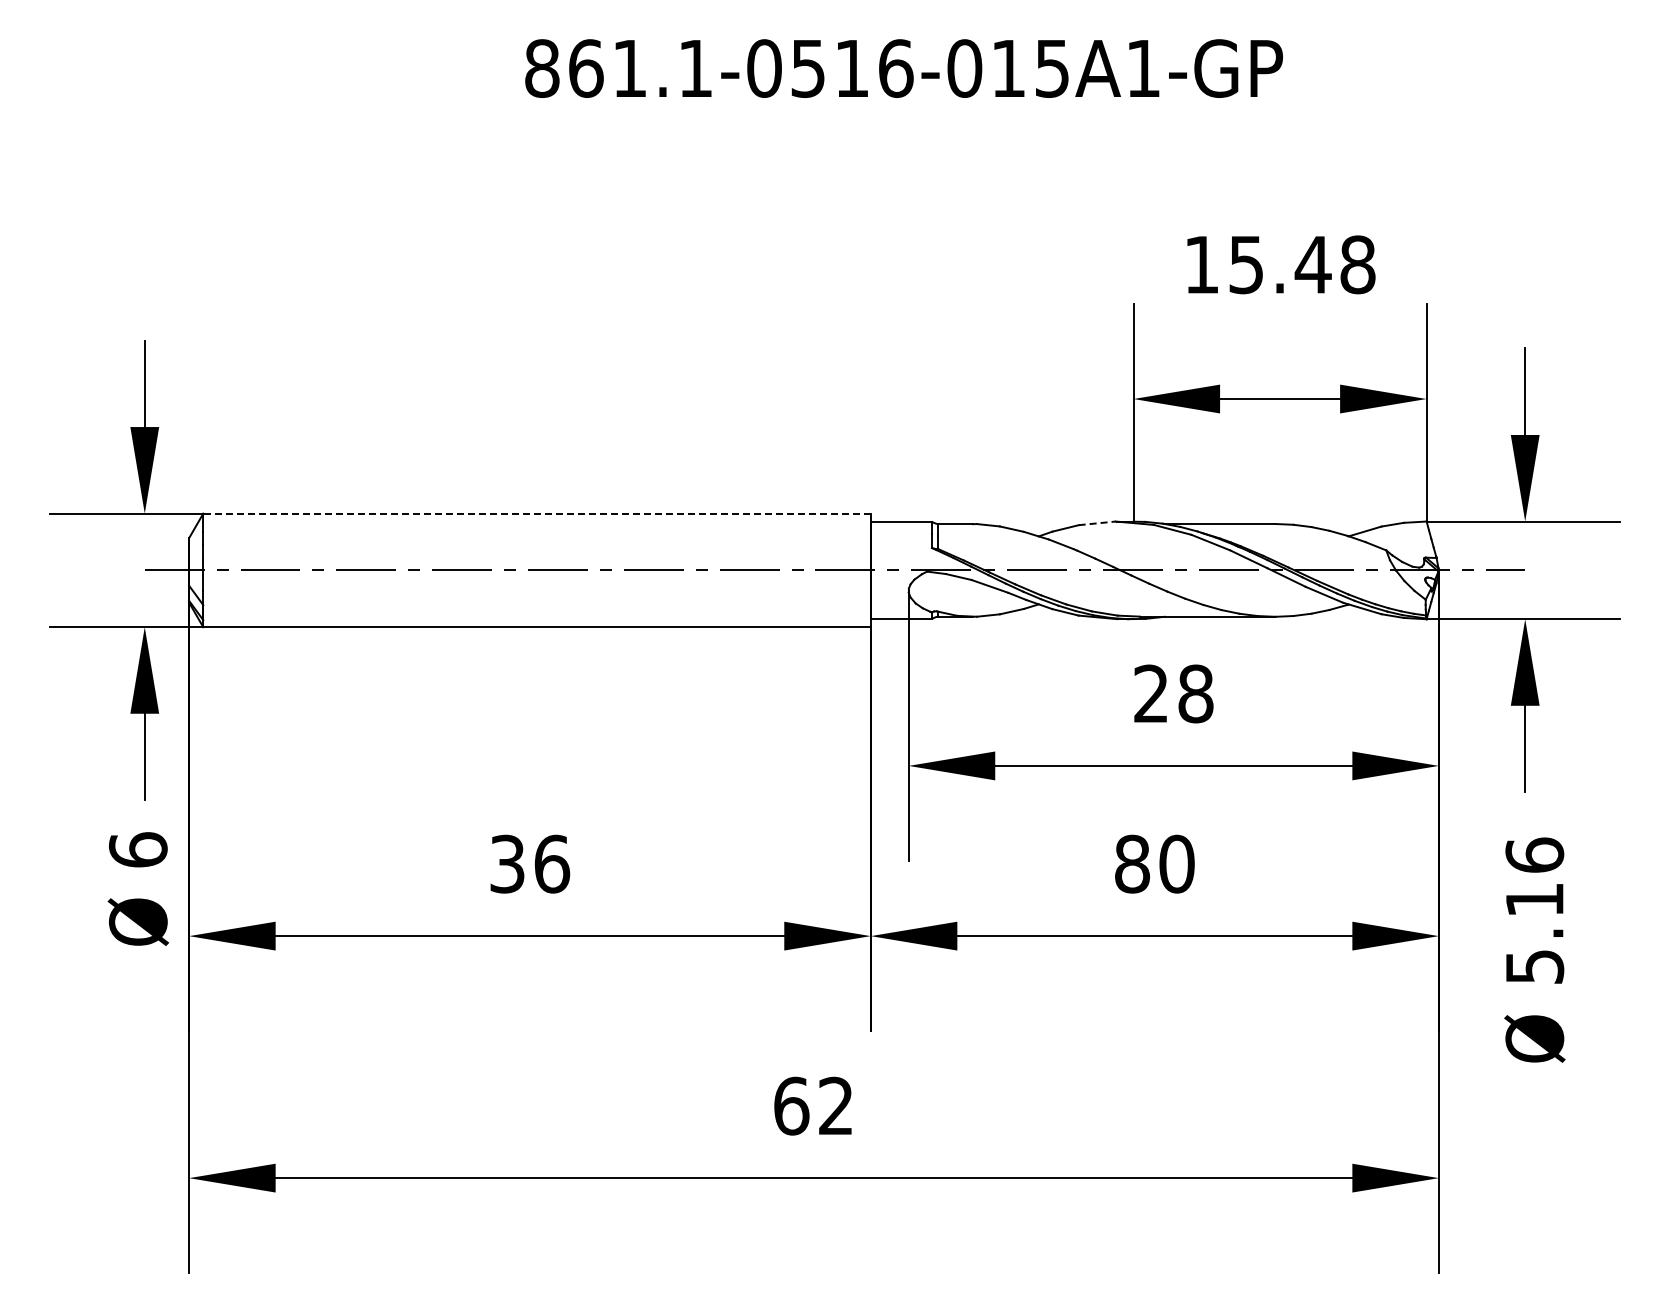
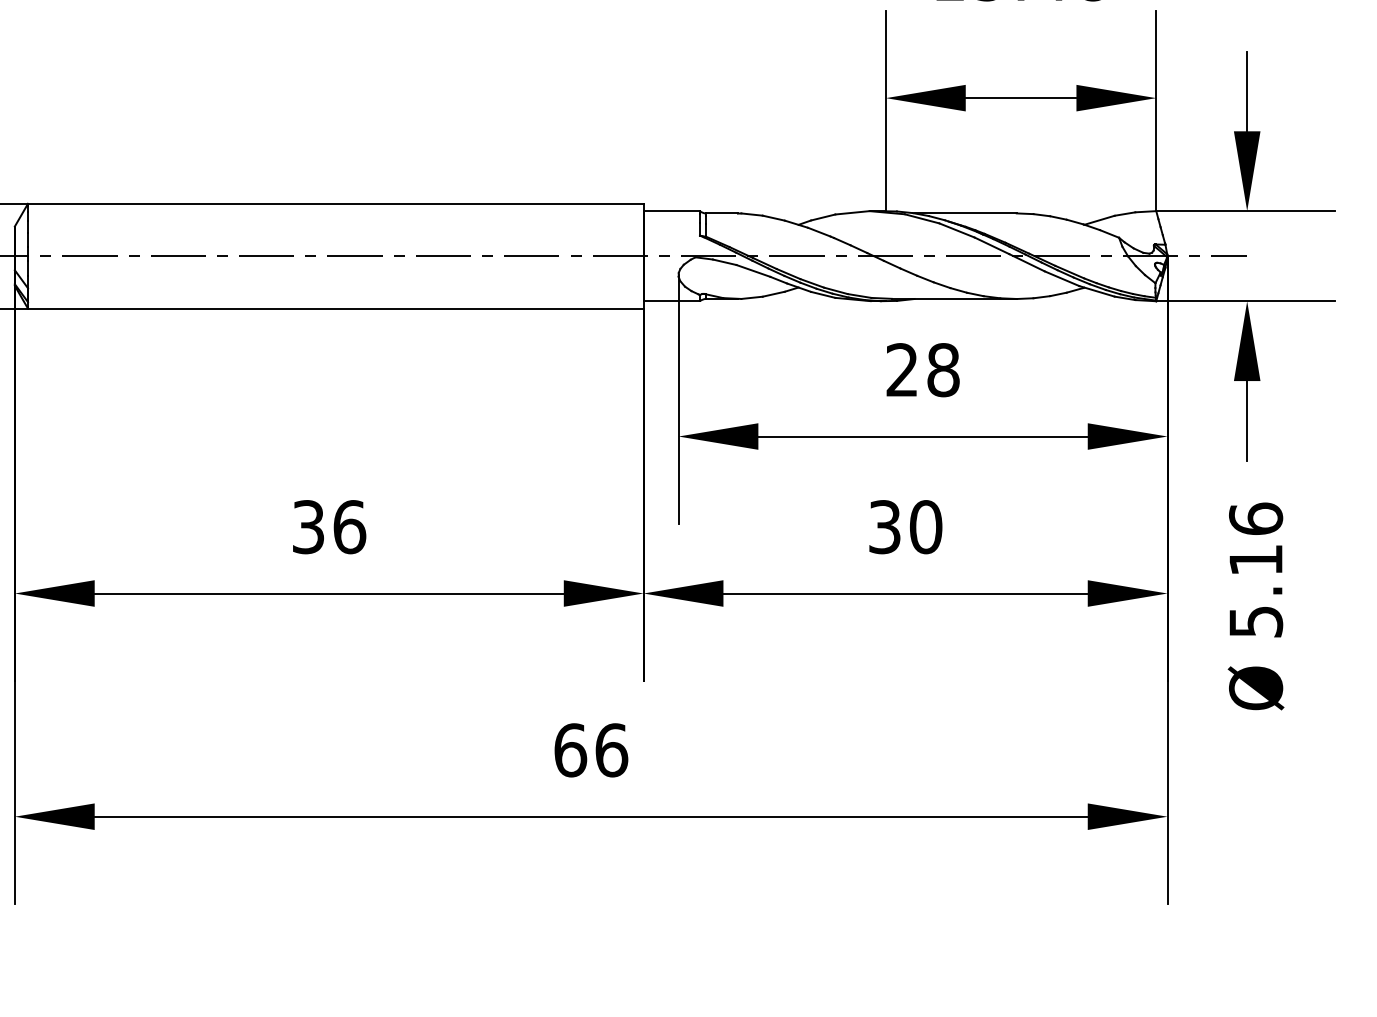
line: (537, 513) -> (336, 203), dashed -> solid
line: (1097, 523) -> (852, 212), dashed -> solid
text: (1132, 863) -> (884, 526), 80 -> 30
text: (836, 1105) -> (611, 749), 62 -> 66

